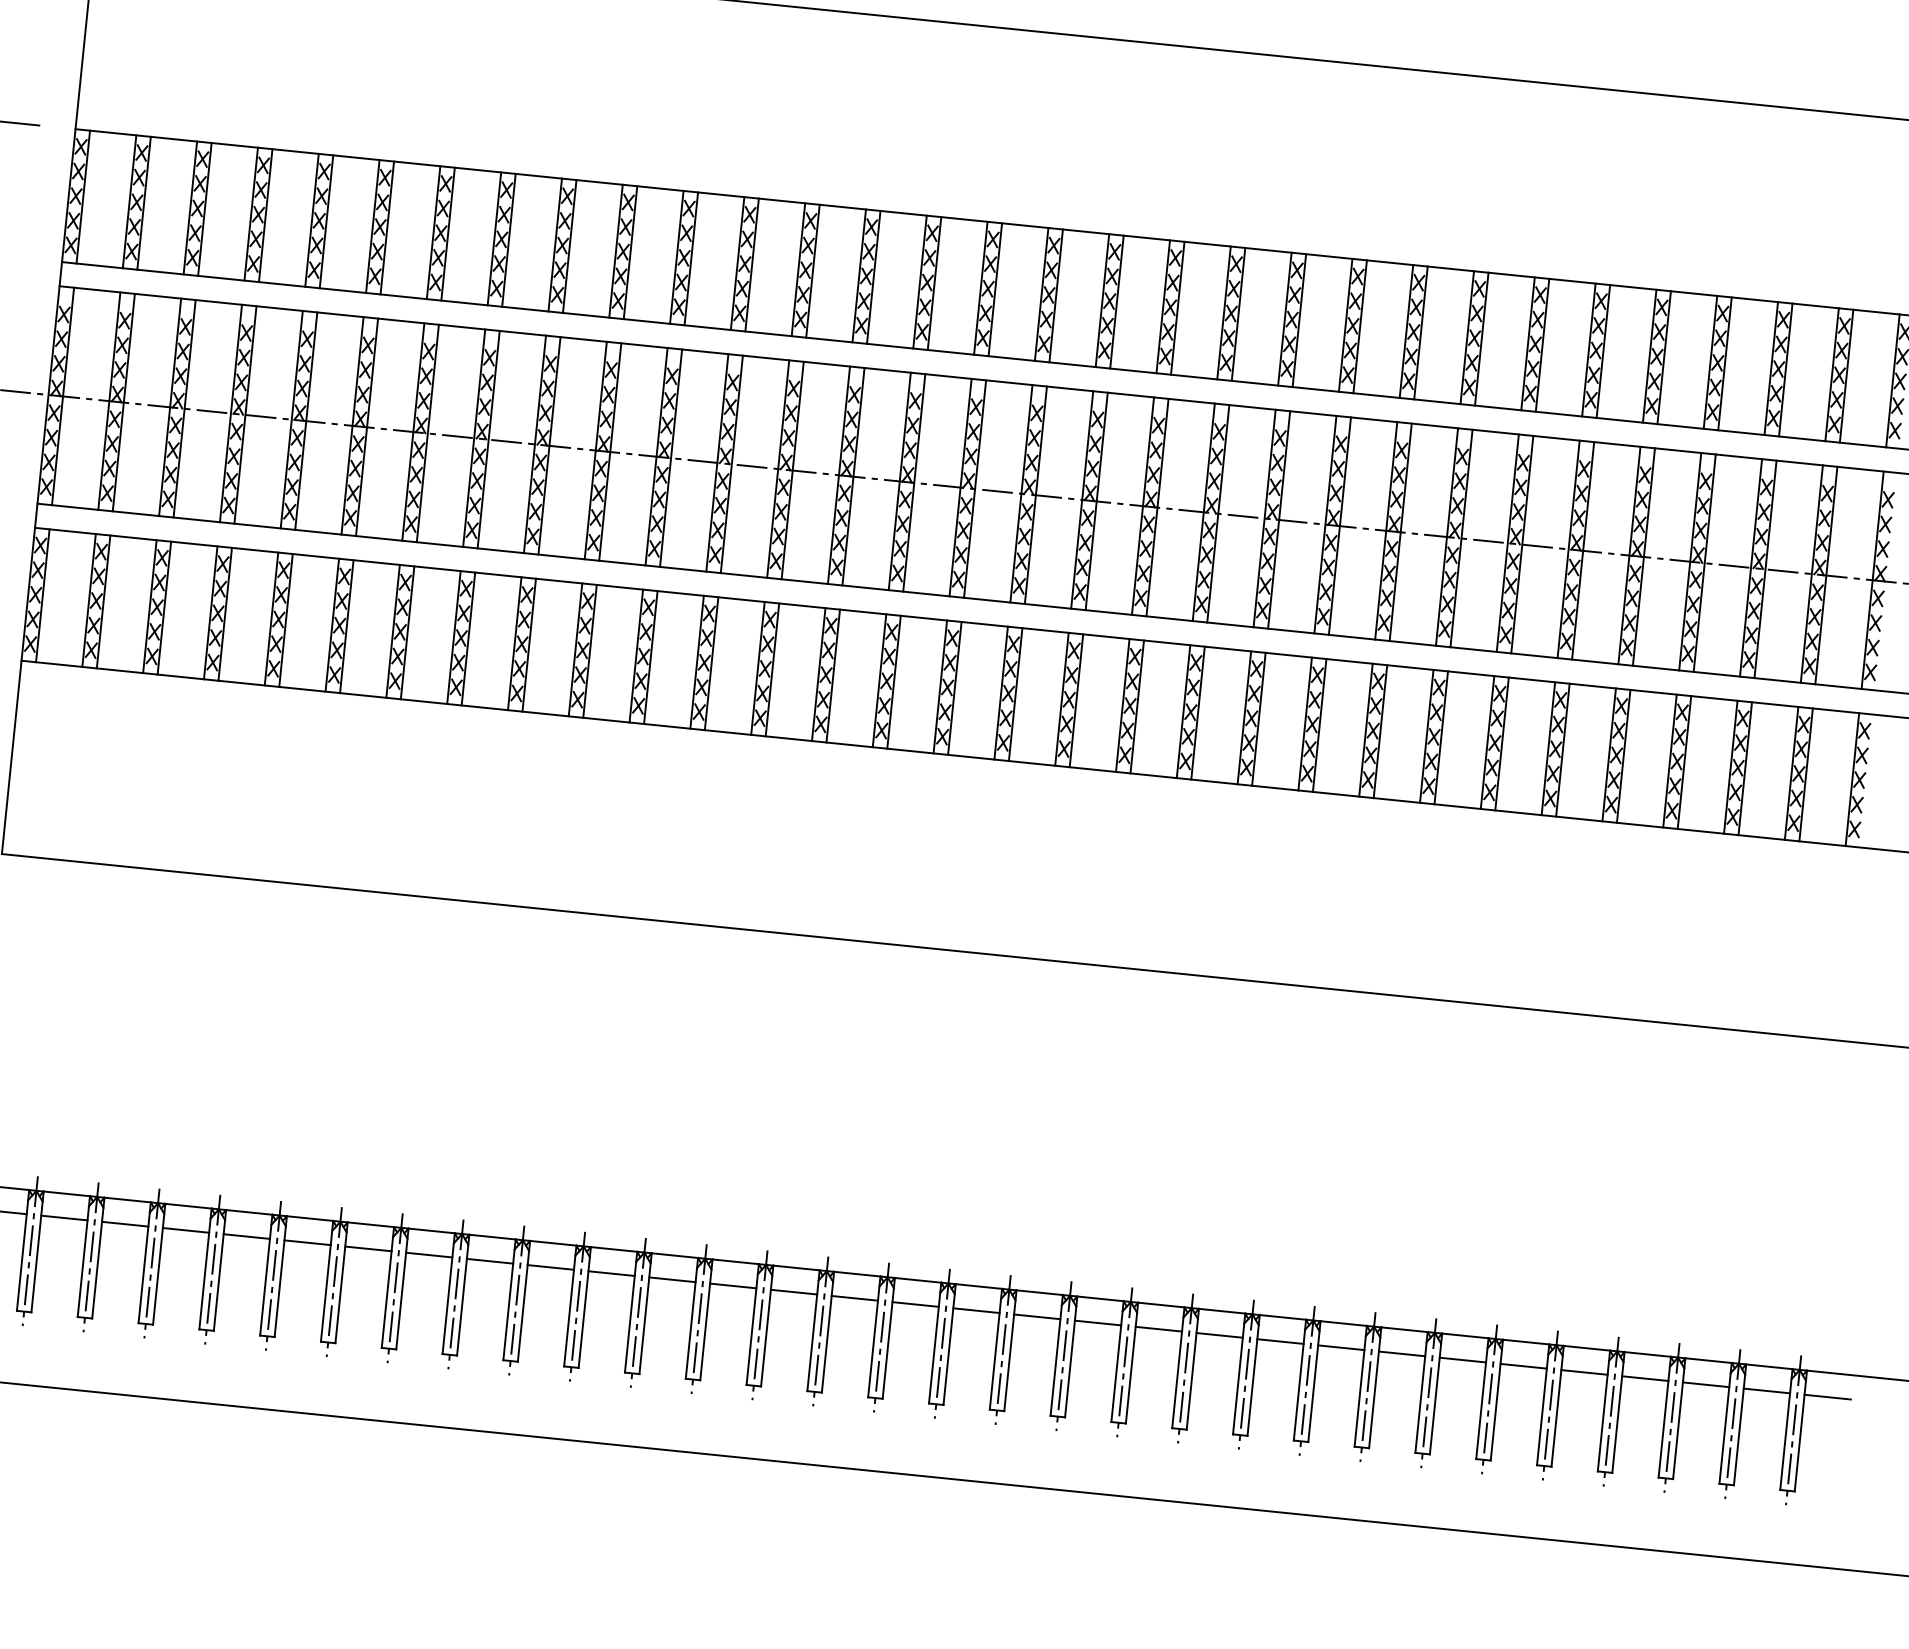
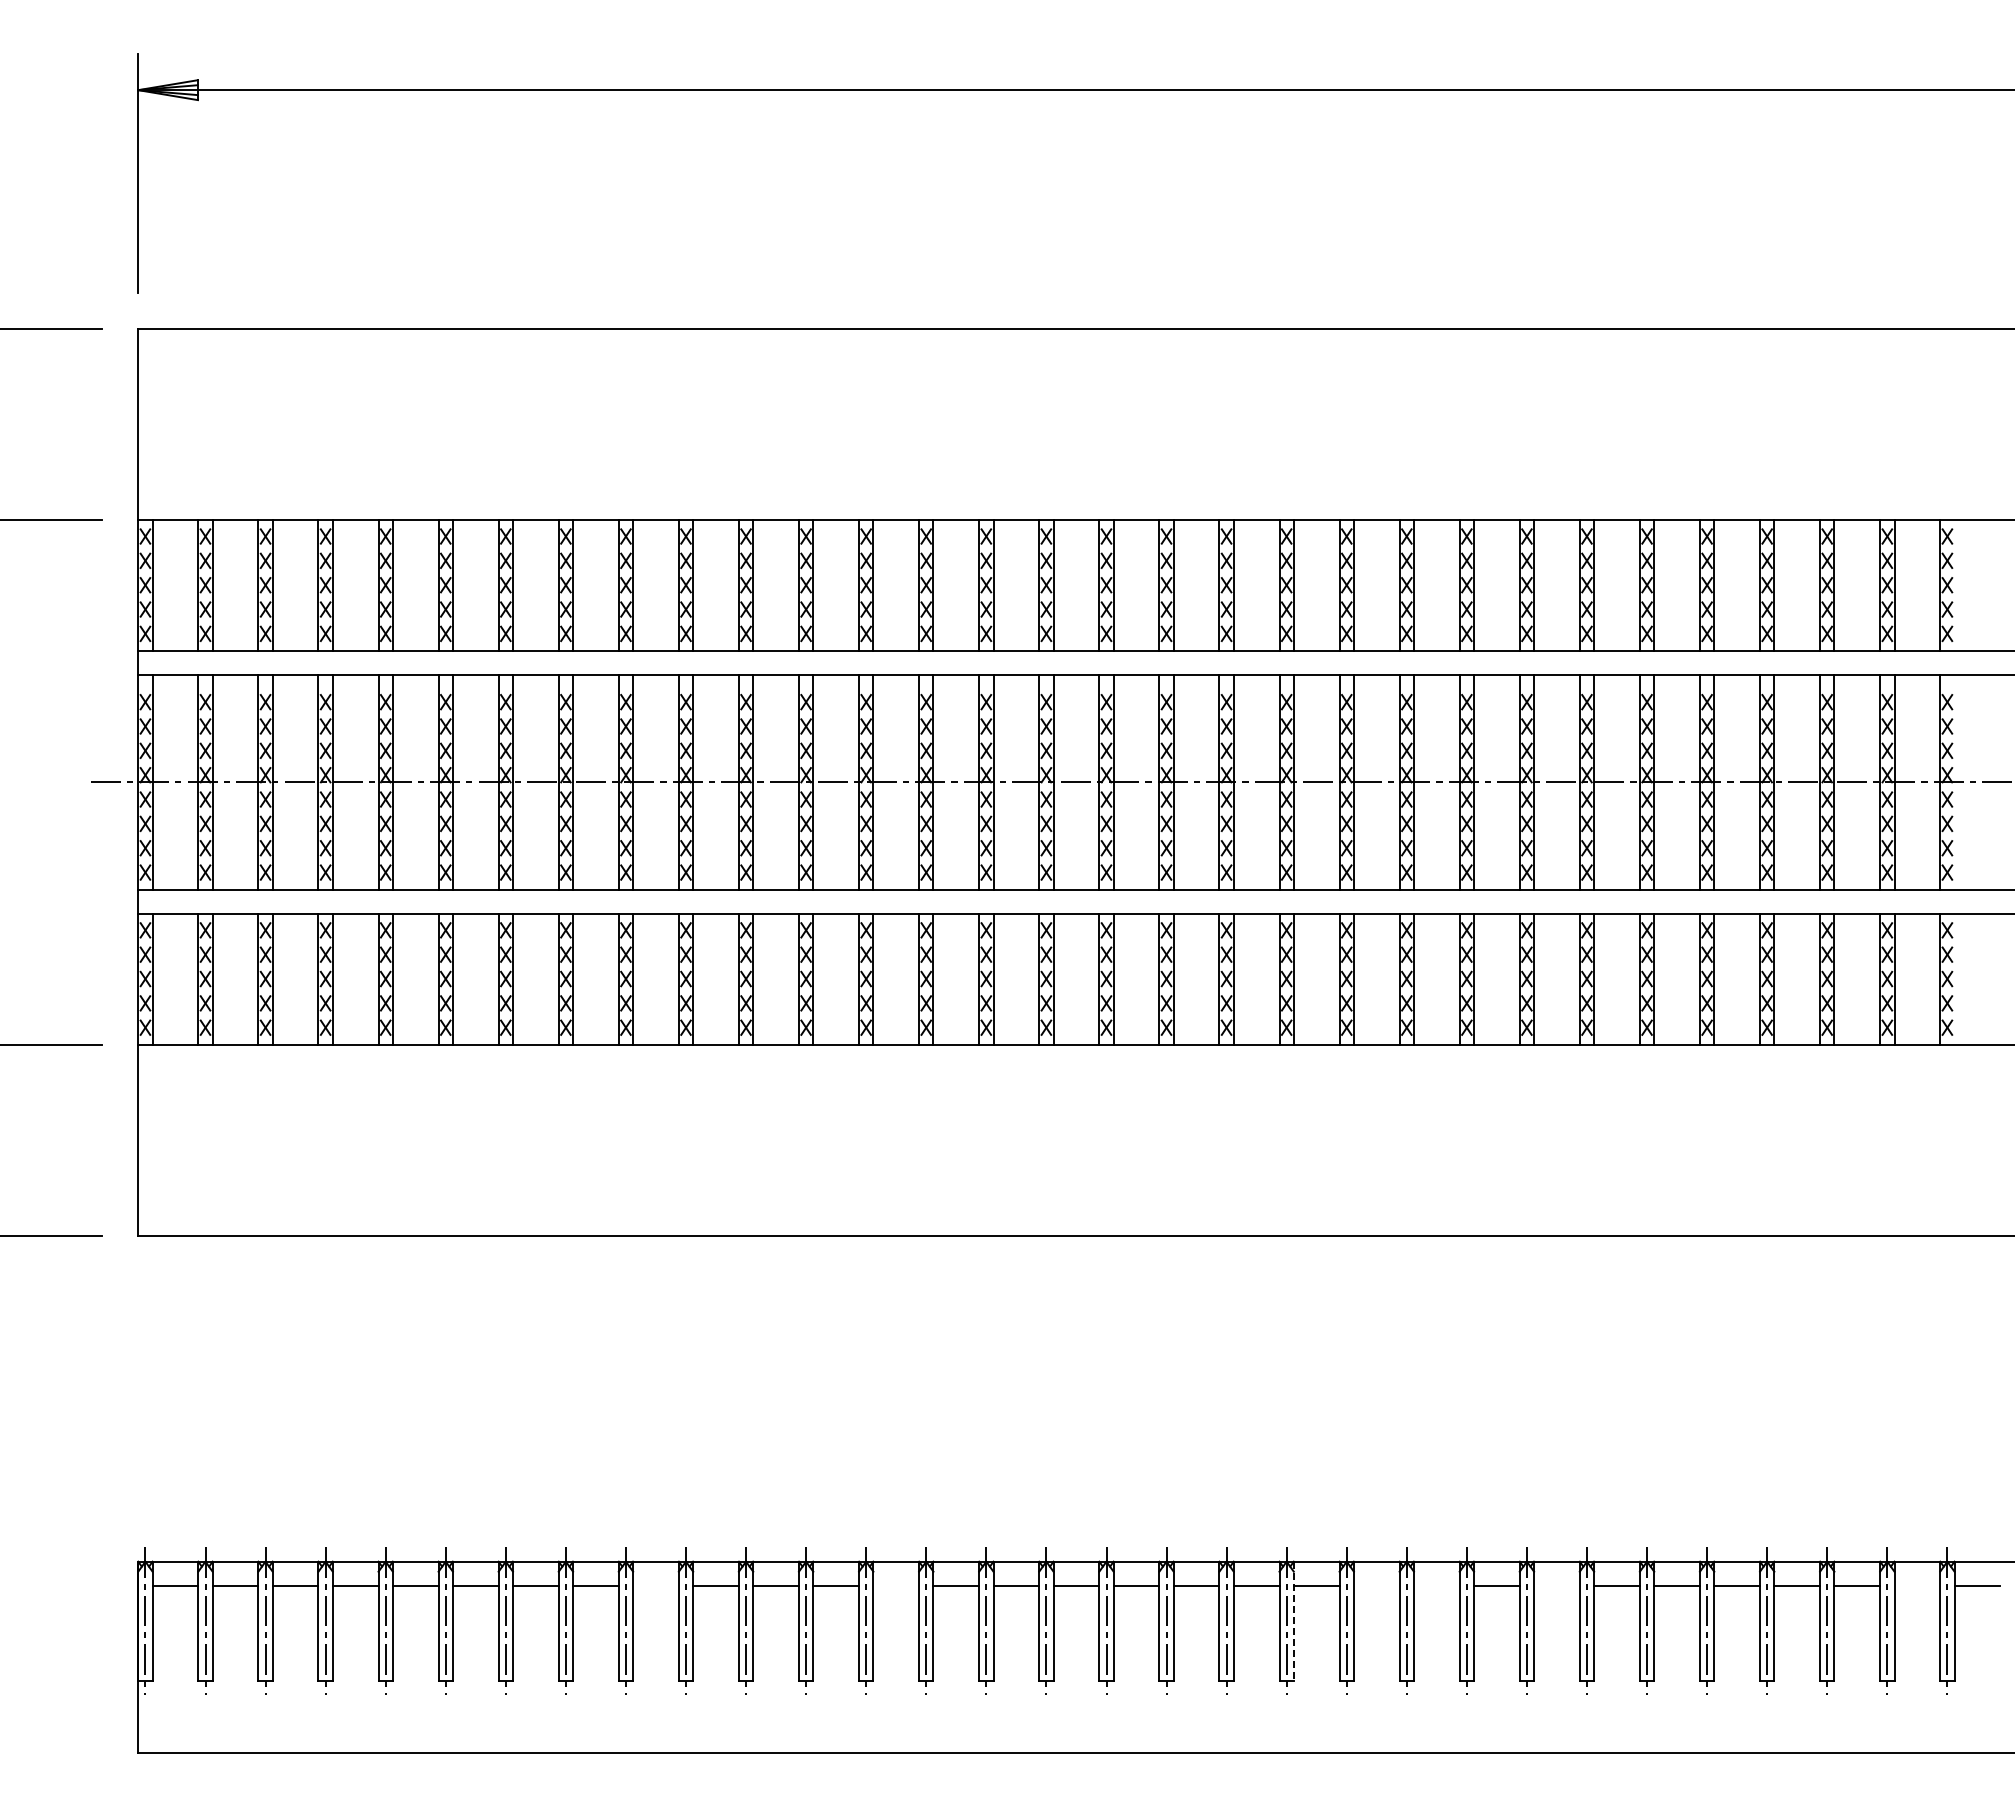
line: (489, 1261) -> (655, 1585), removed
line: (733, 1285) -> (896, 1585), removed
line: (1219, 1335) -> (1376, 1585), removed
line: (1280, 1341) -> (1436, 1585), removed
line: (1401, 1353) -> (1556, 1585), removed
line: (1131, 1363) -> (1293, 1621), solid -> dashed
line: (1767, 1390) -> (1917, 1585), removed

